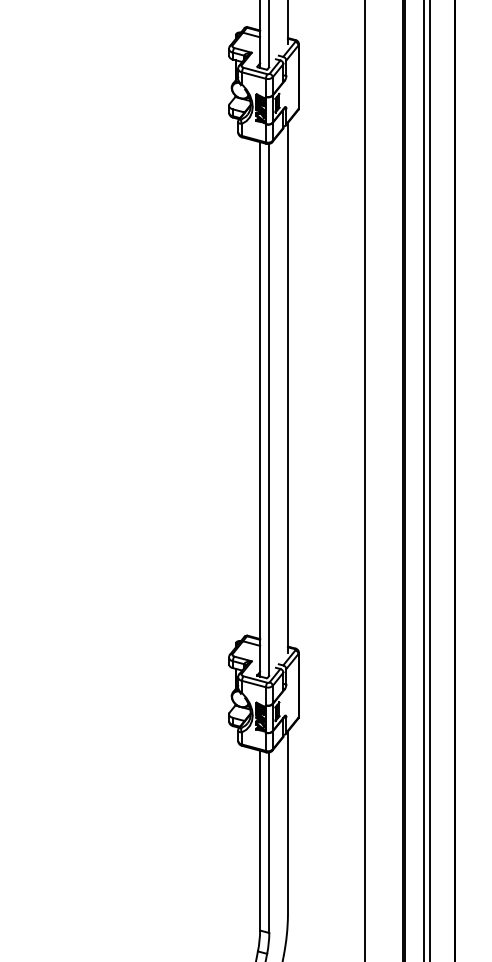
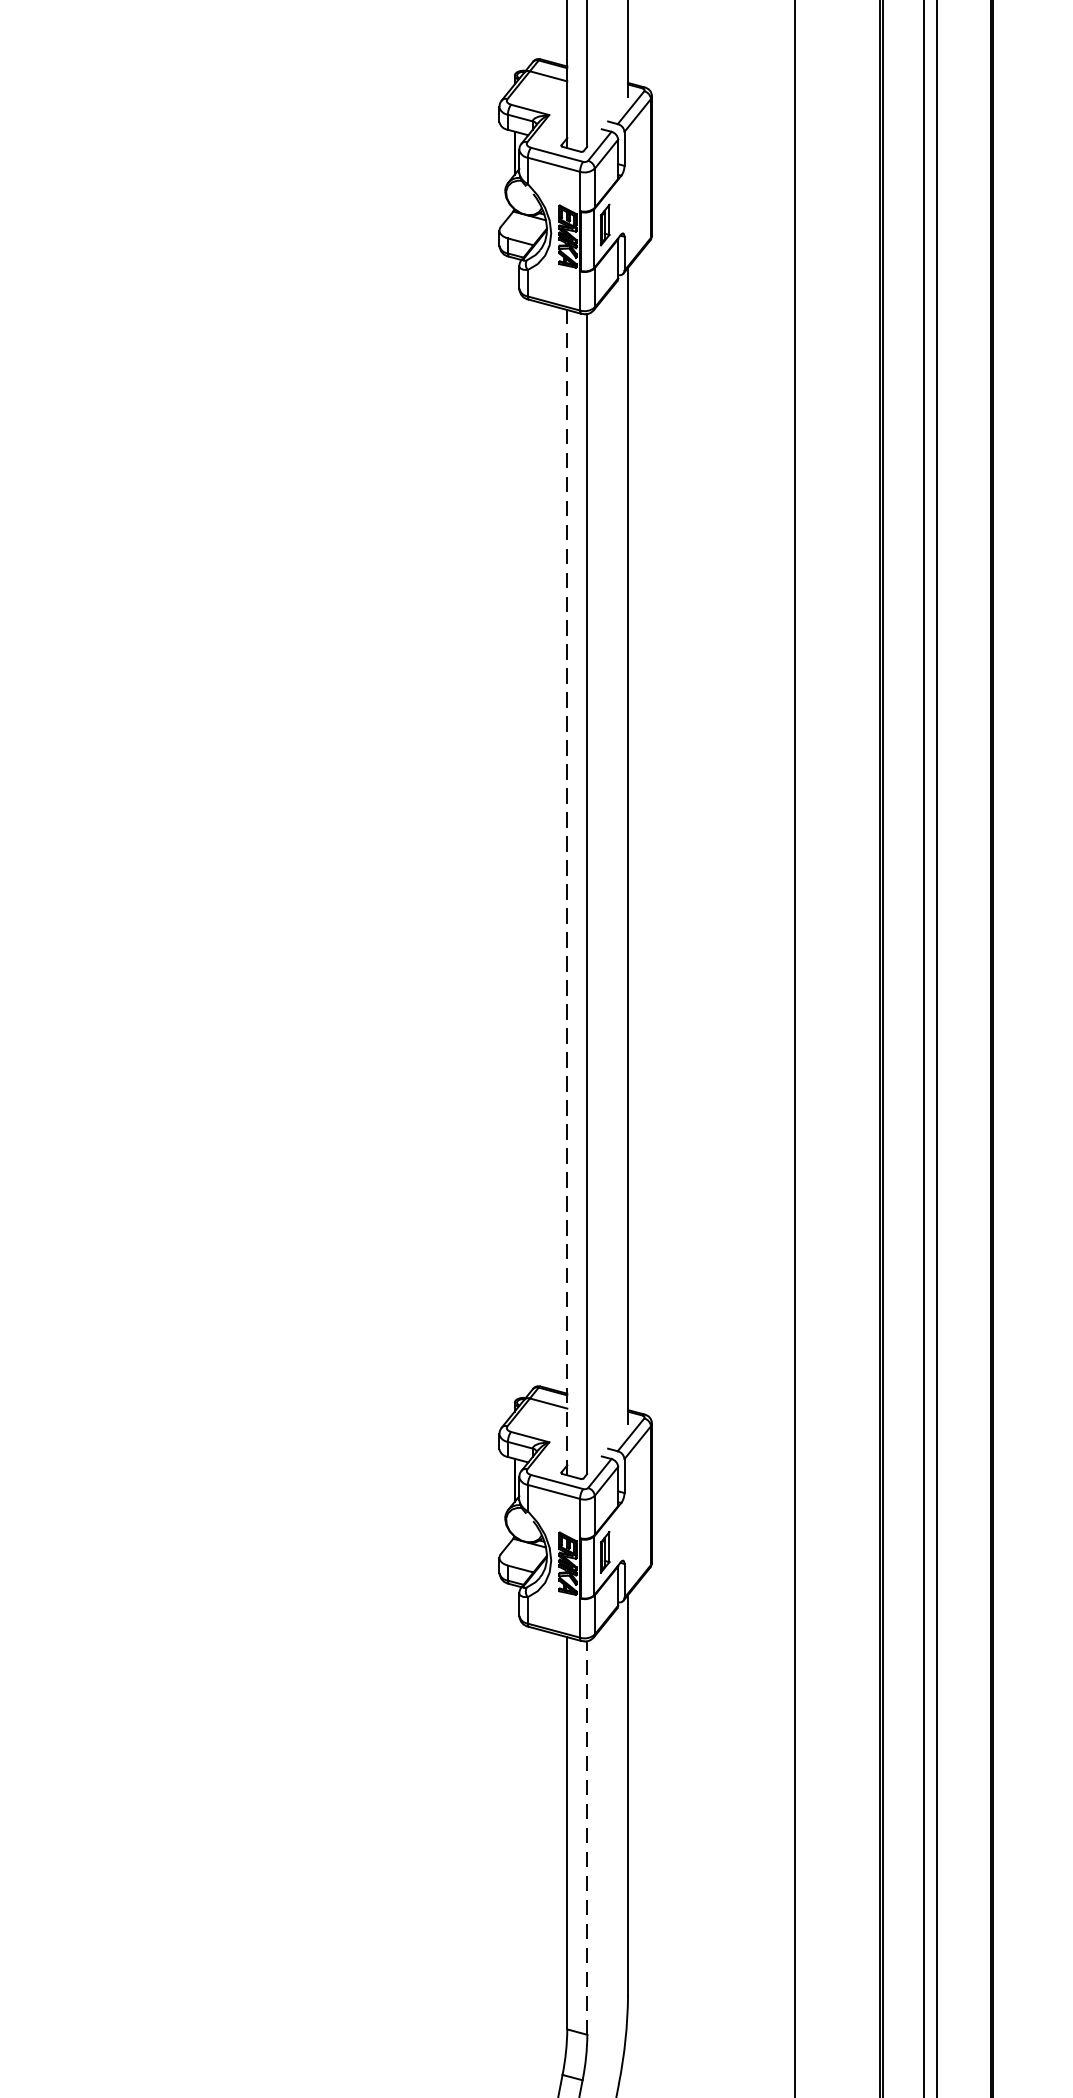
line: (260, 408) -> (568, 890), solid -> dashed
line: (269, 842) -> (587, 1837), solid -> dashed

